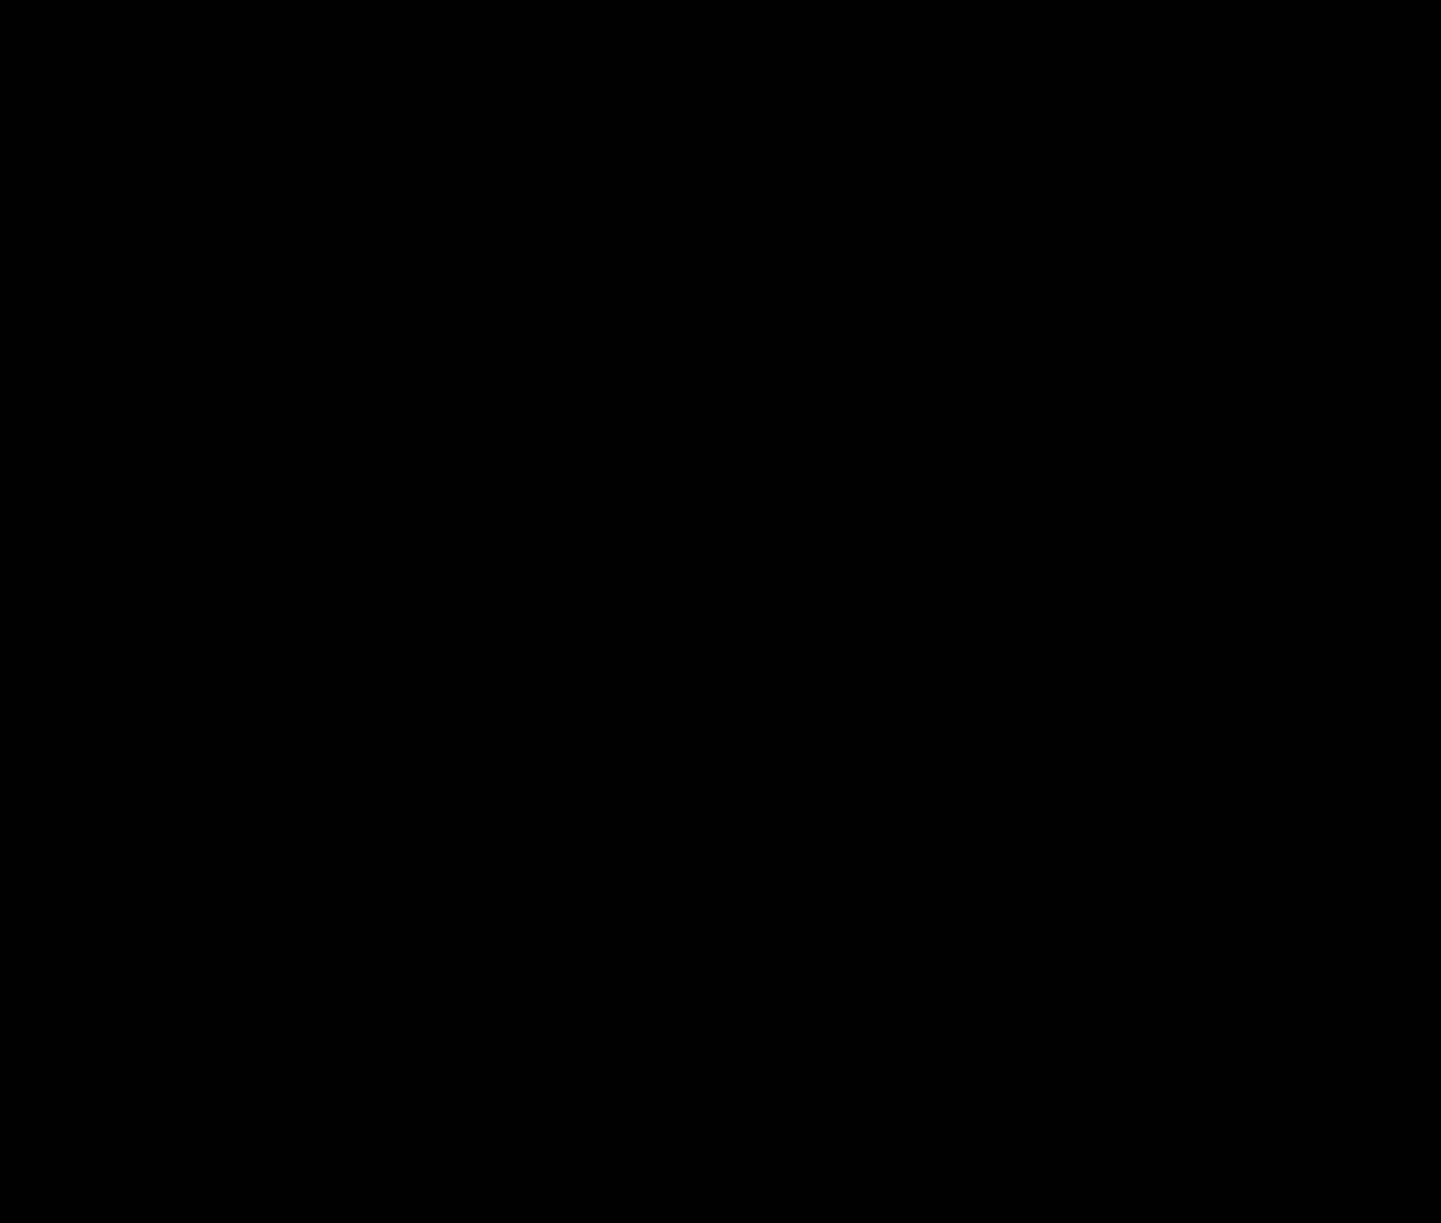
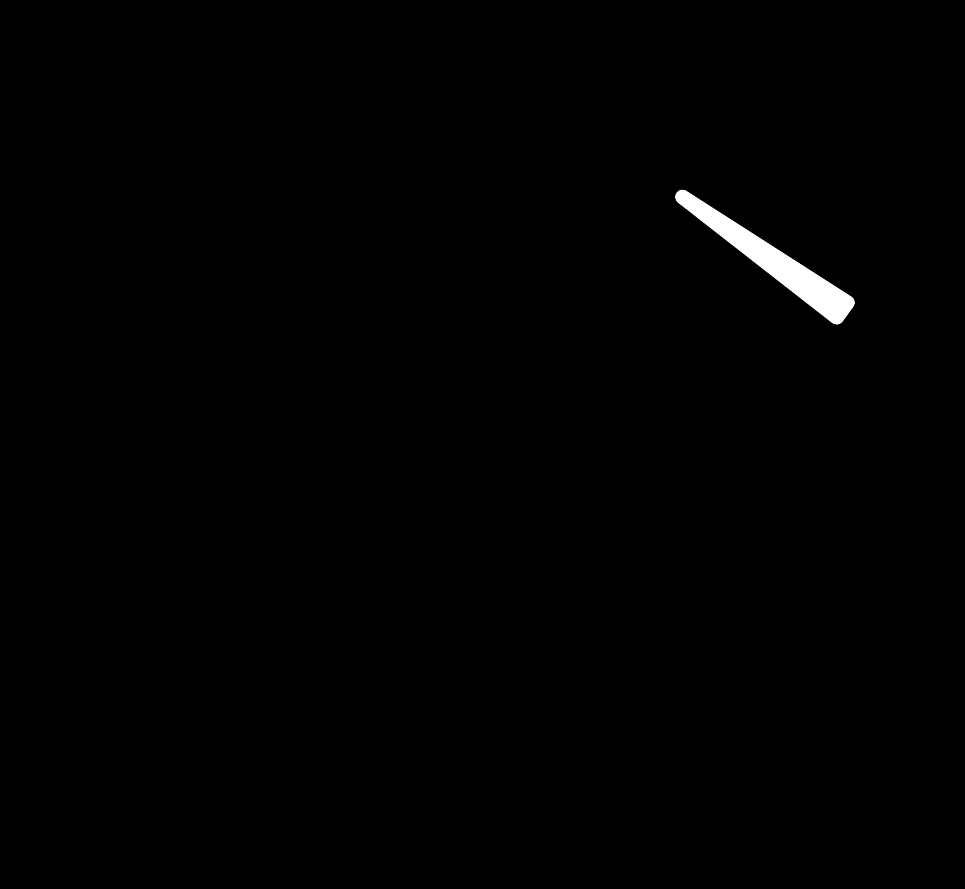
fill: (1018, 353) -> (764, 256), removed

